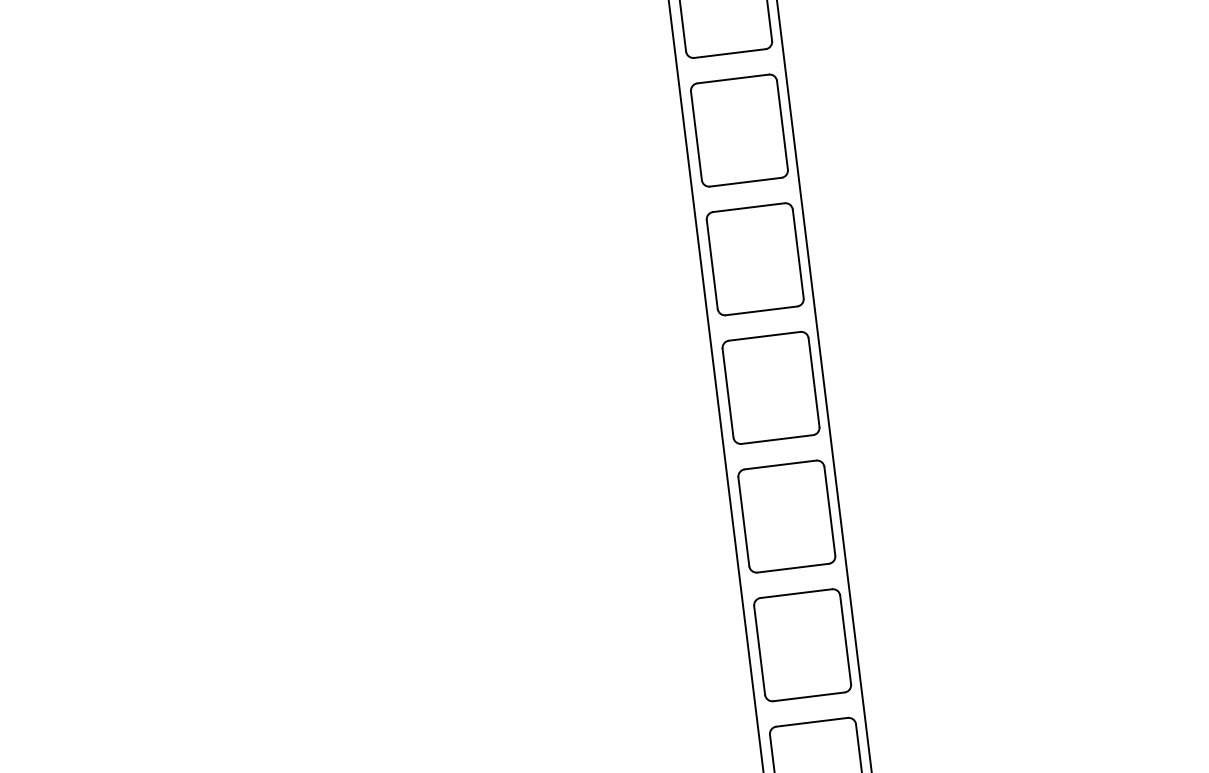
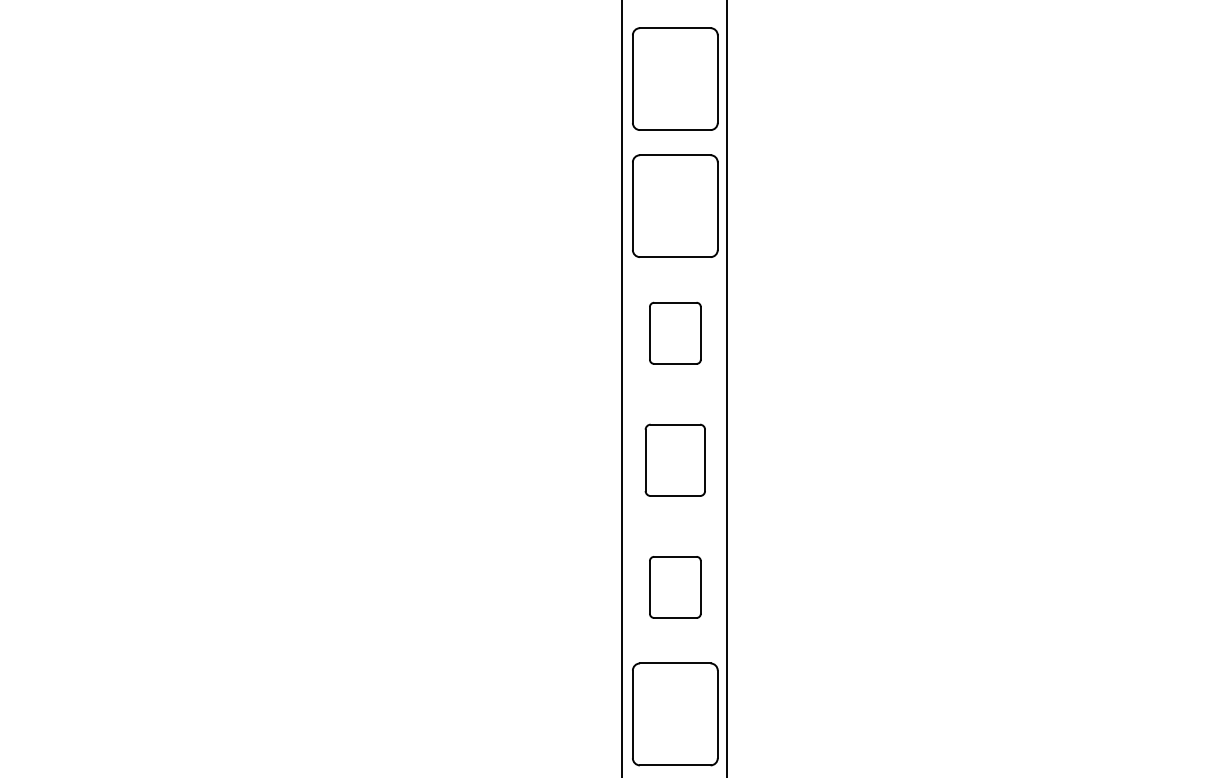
part: (755, 259) -> (675, 333), size x0.6
part: (771, 388) -> (675, 460), size x0.7
part: (787, 516) -> (675, 587), size x0.6

